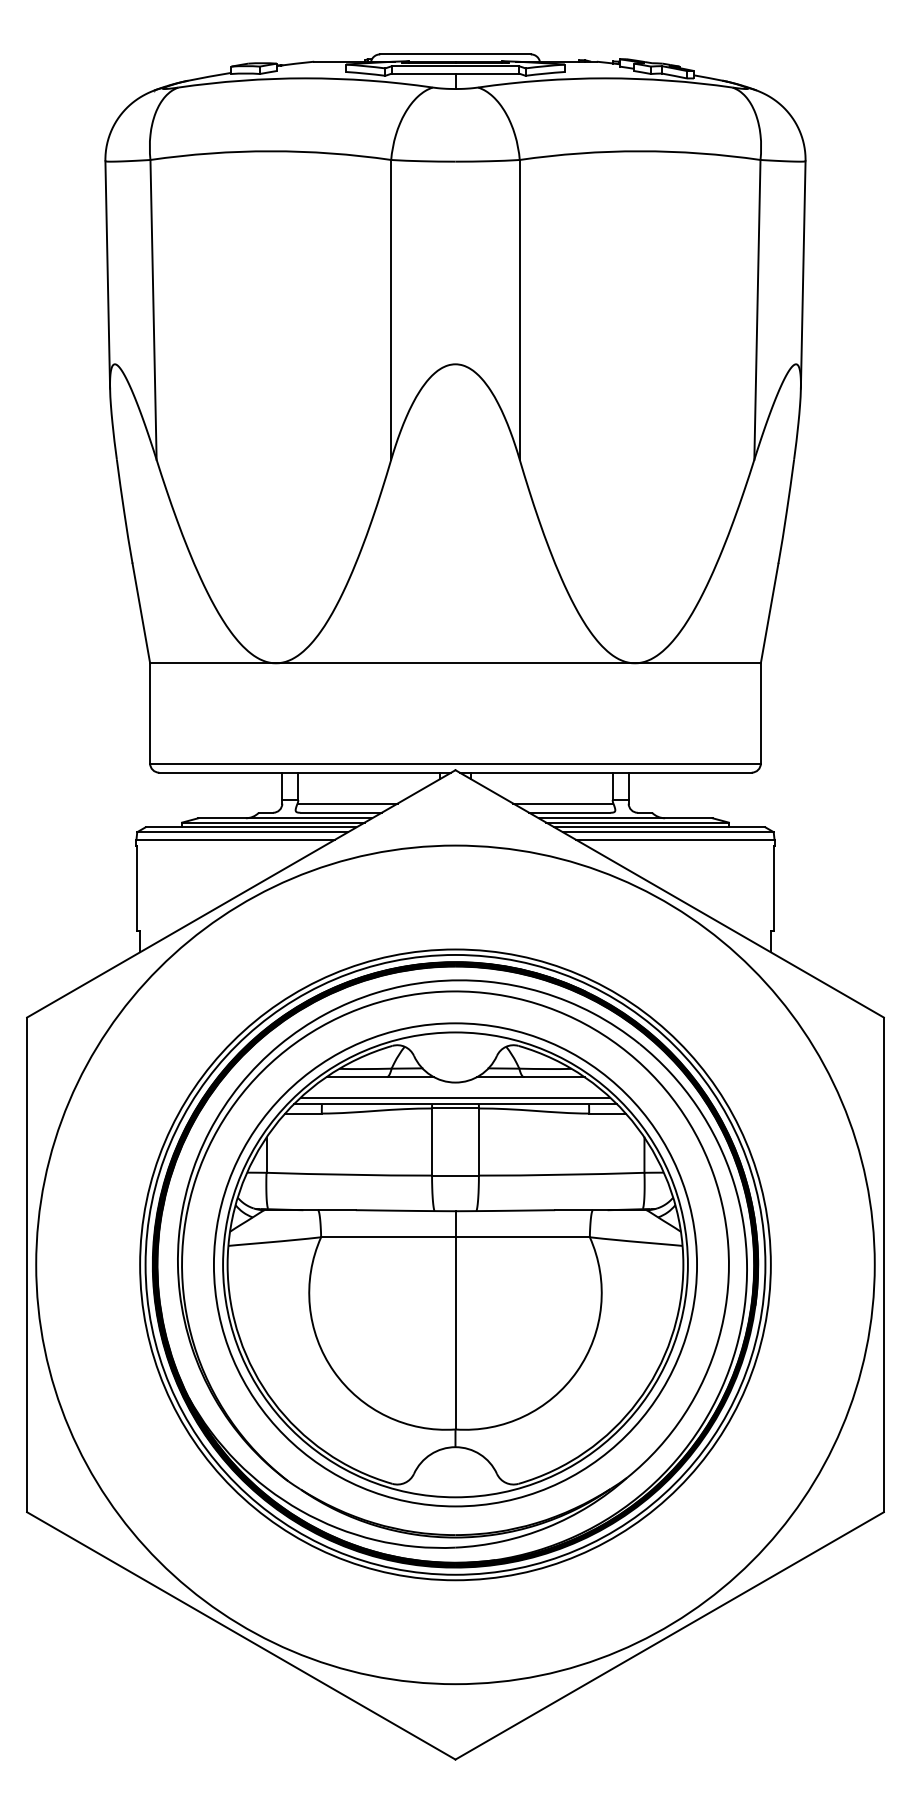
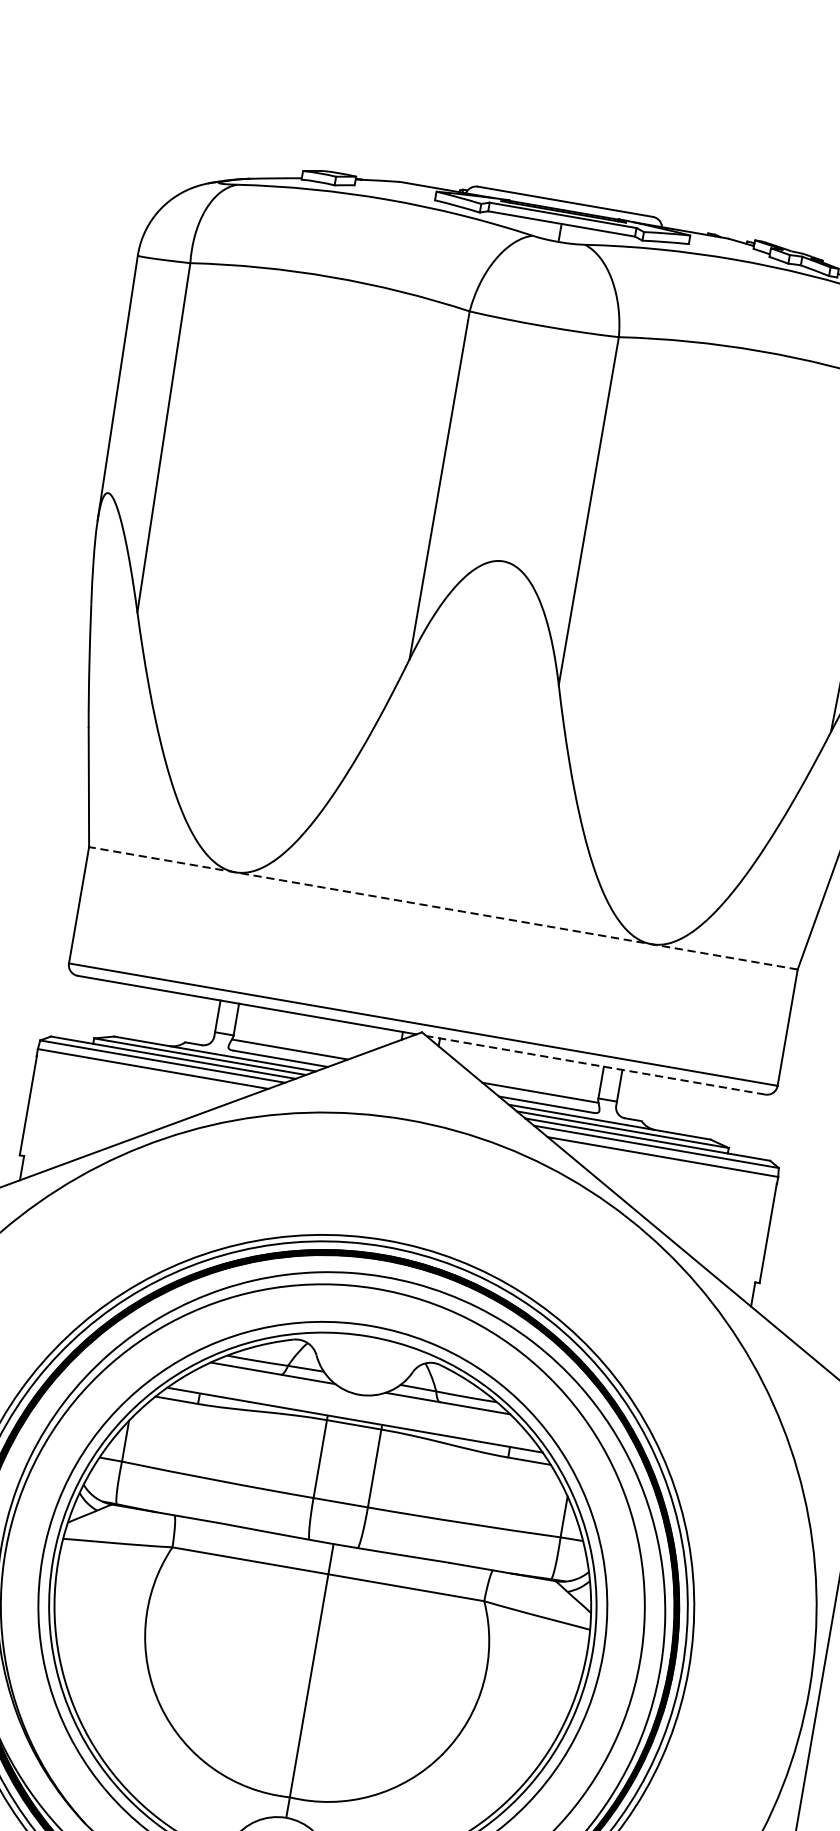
line: (455, 663) -> (443, 908), solid -> dashed
line: (605, 772) -> (595, 1065), solid -> dashed
line: (455, 1097) -> (356, 1412), removed

